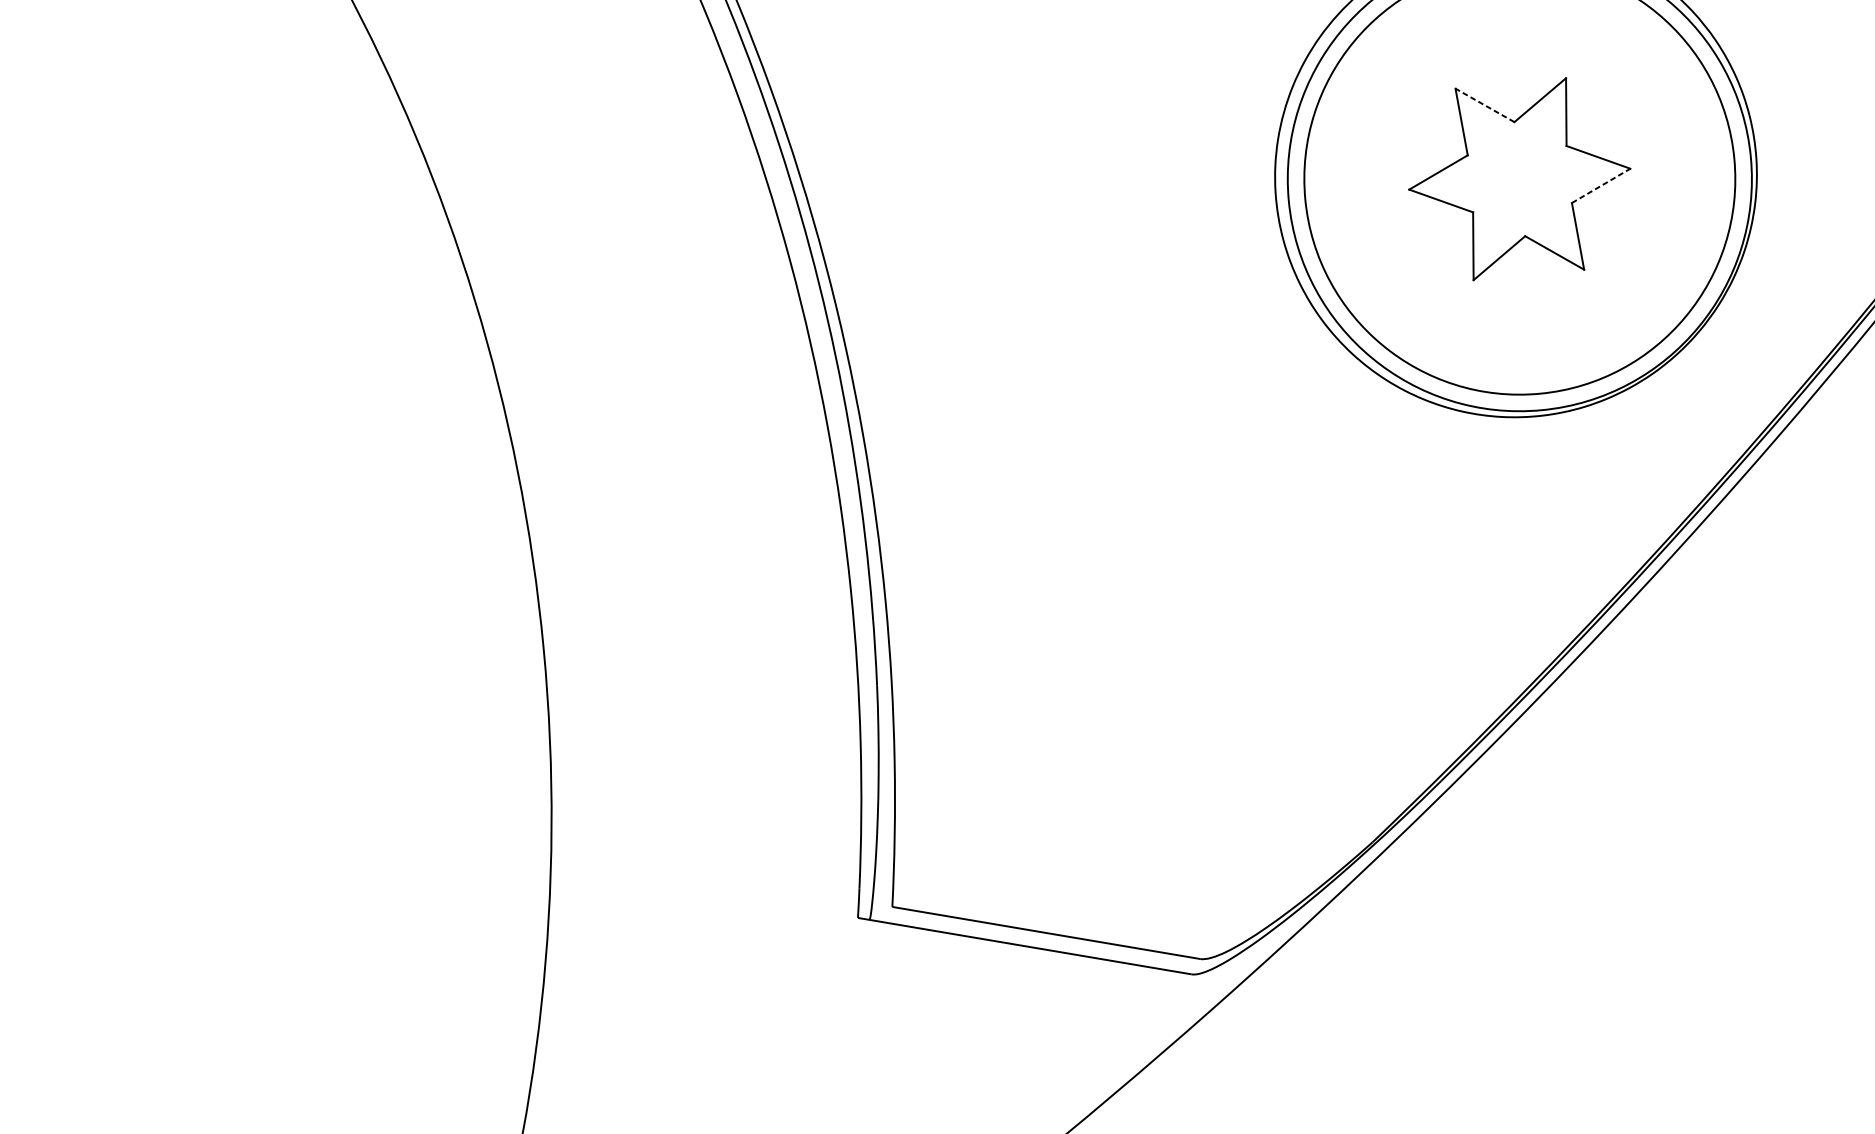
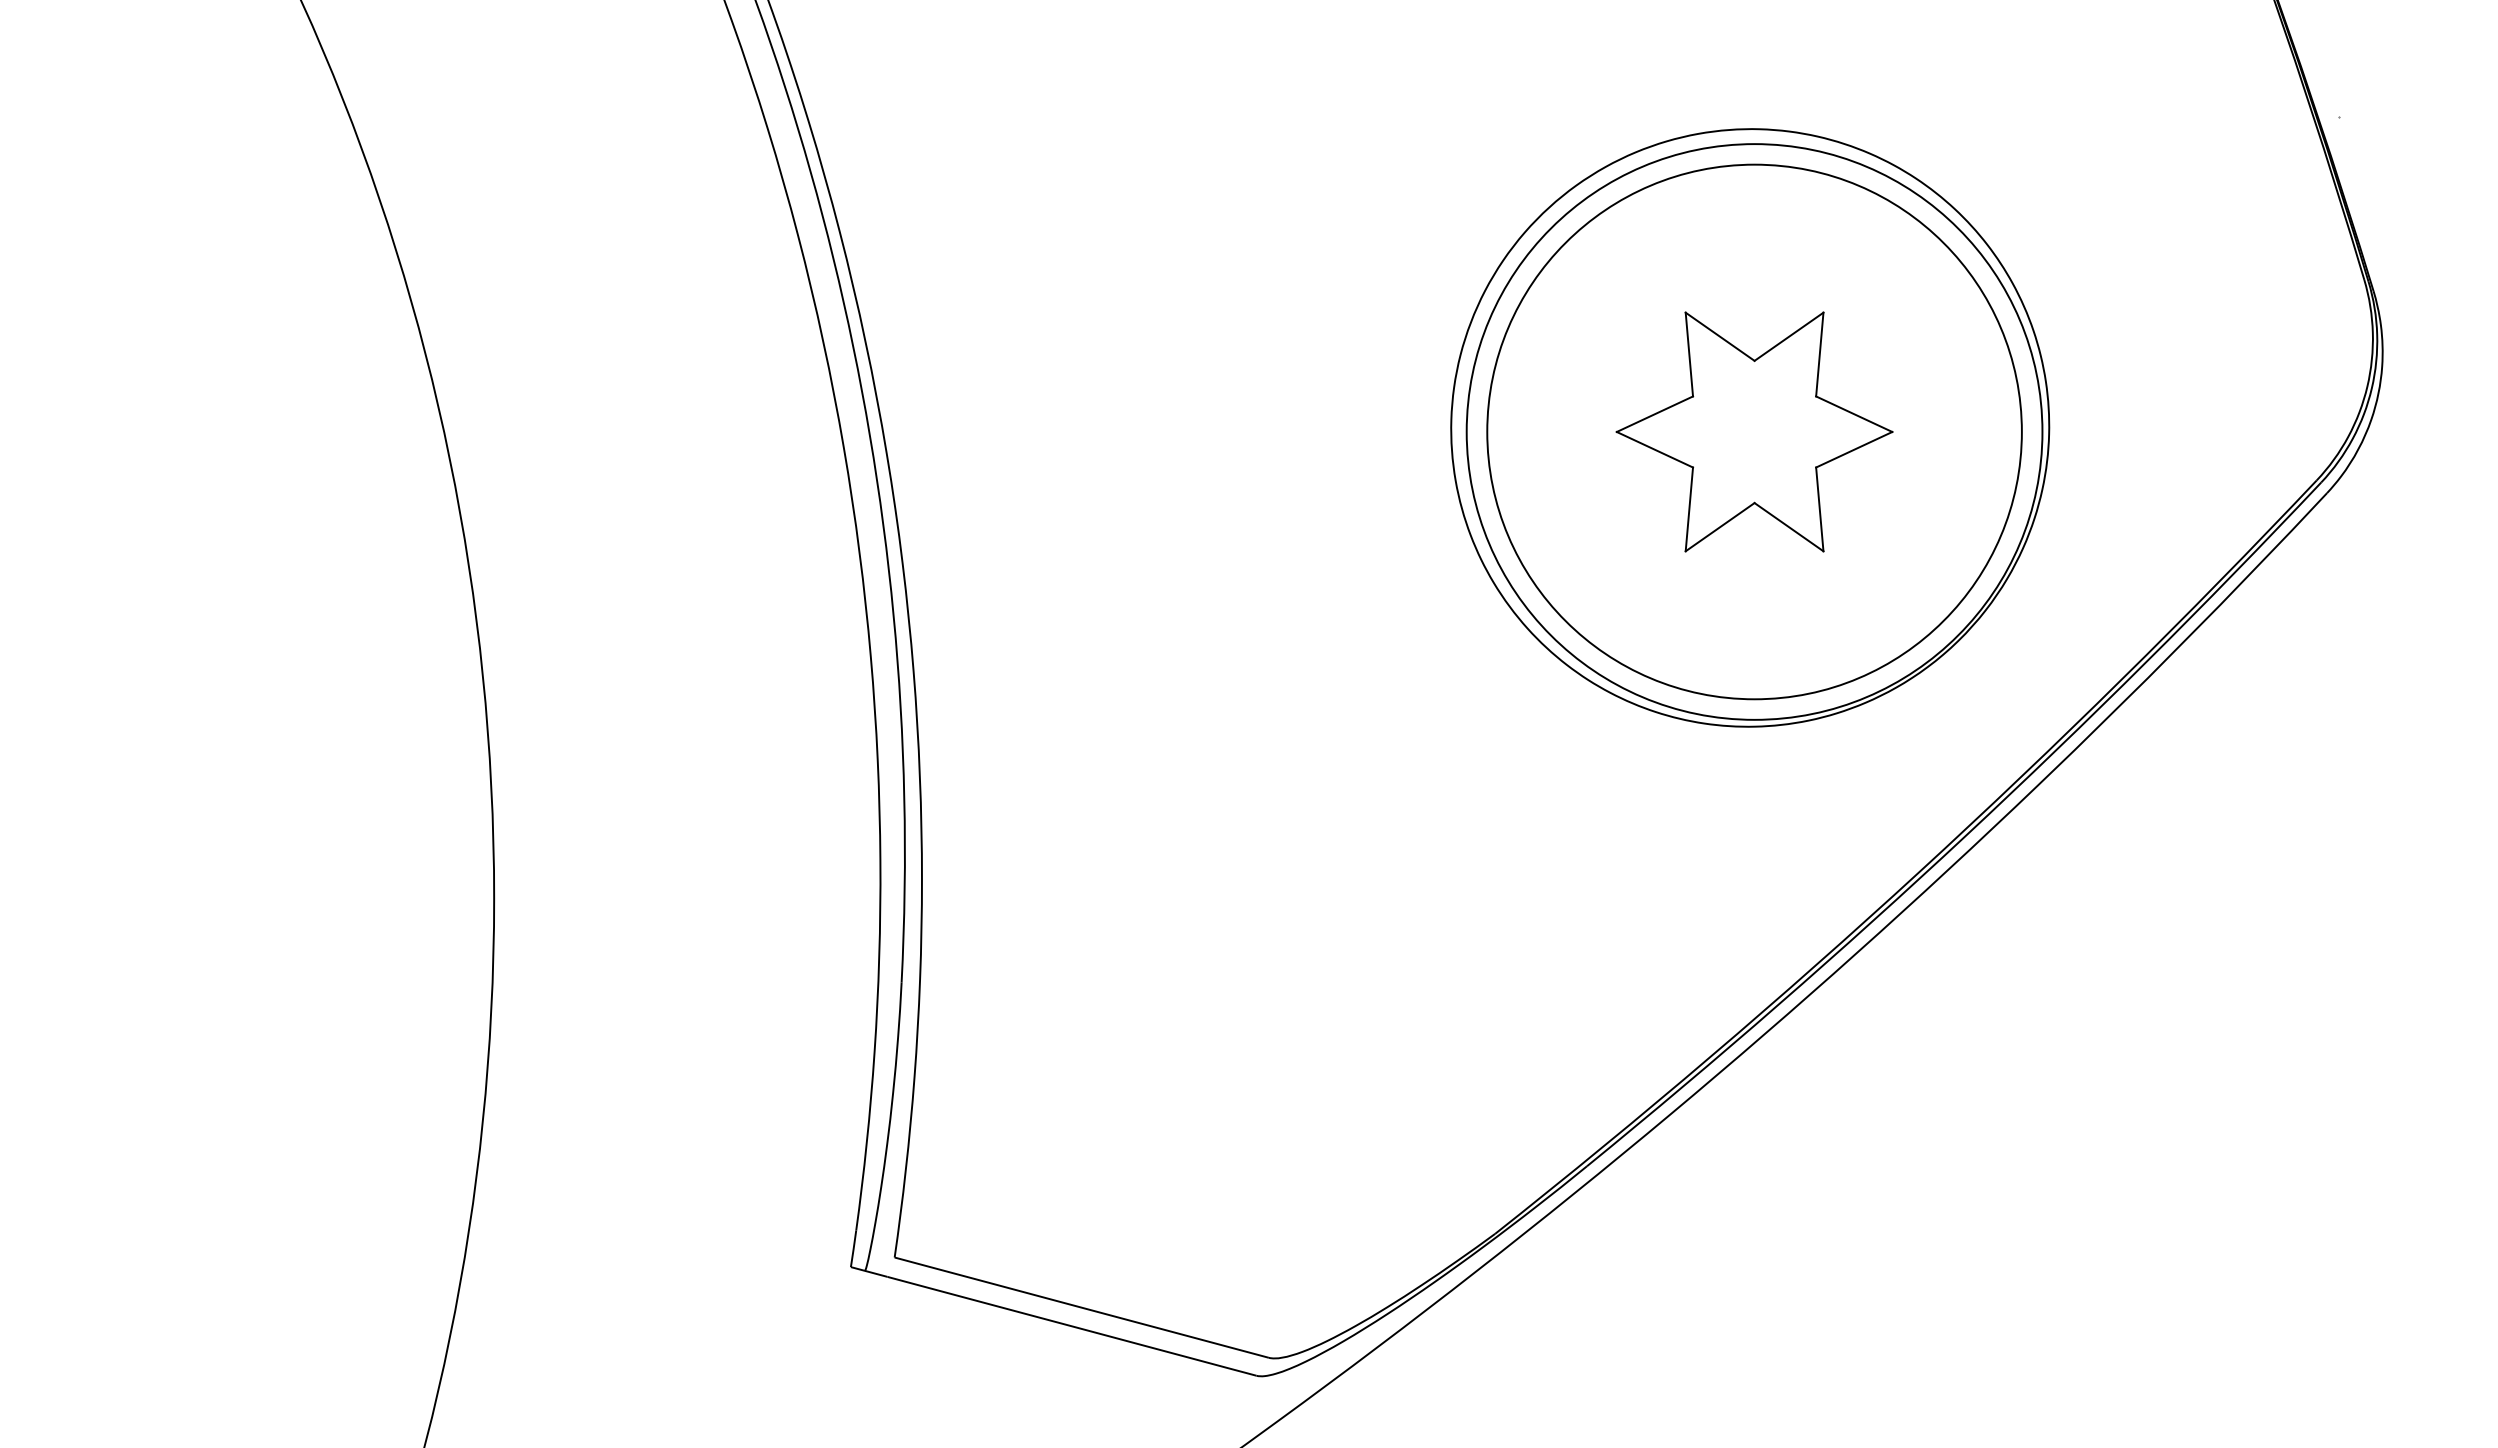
line: (1484, 105) -> (1719, 336), dashed -> solid
line: (1601, 185) -> (1854, 449), dashed -> solid

